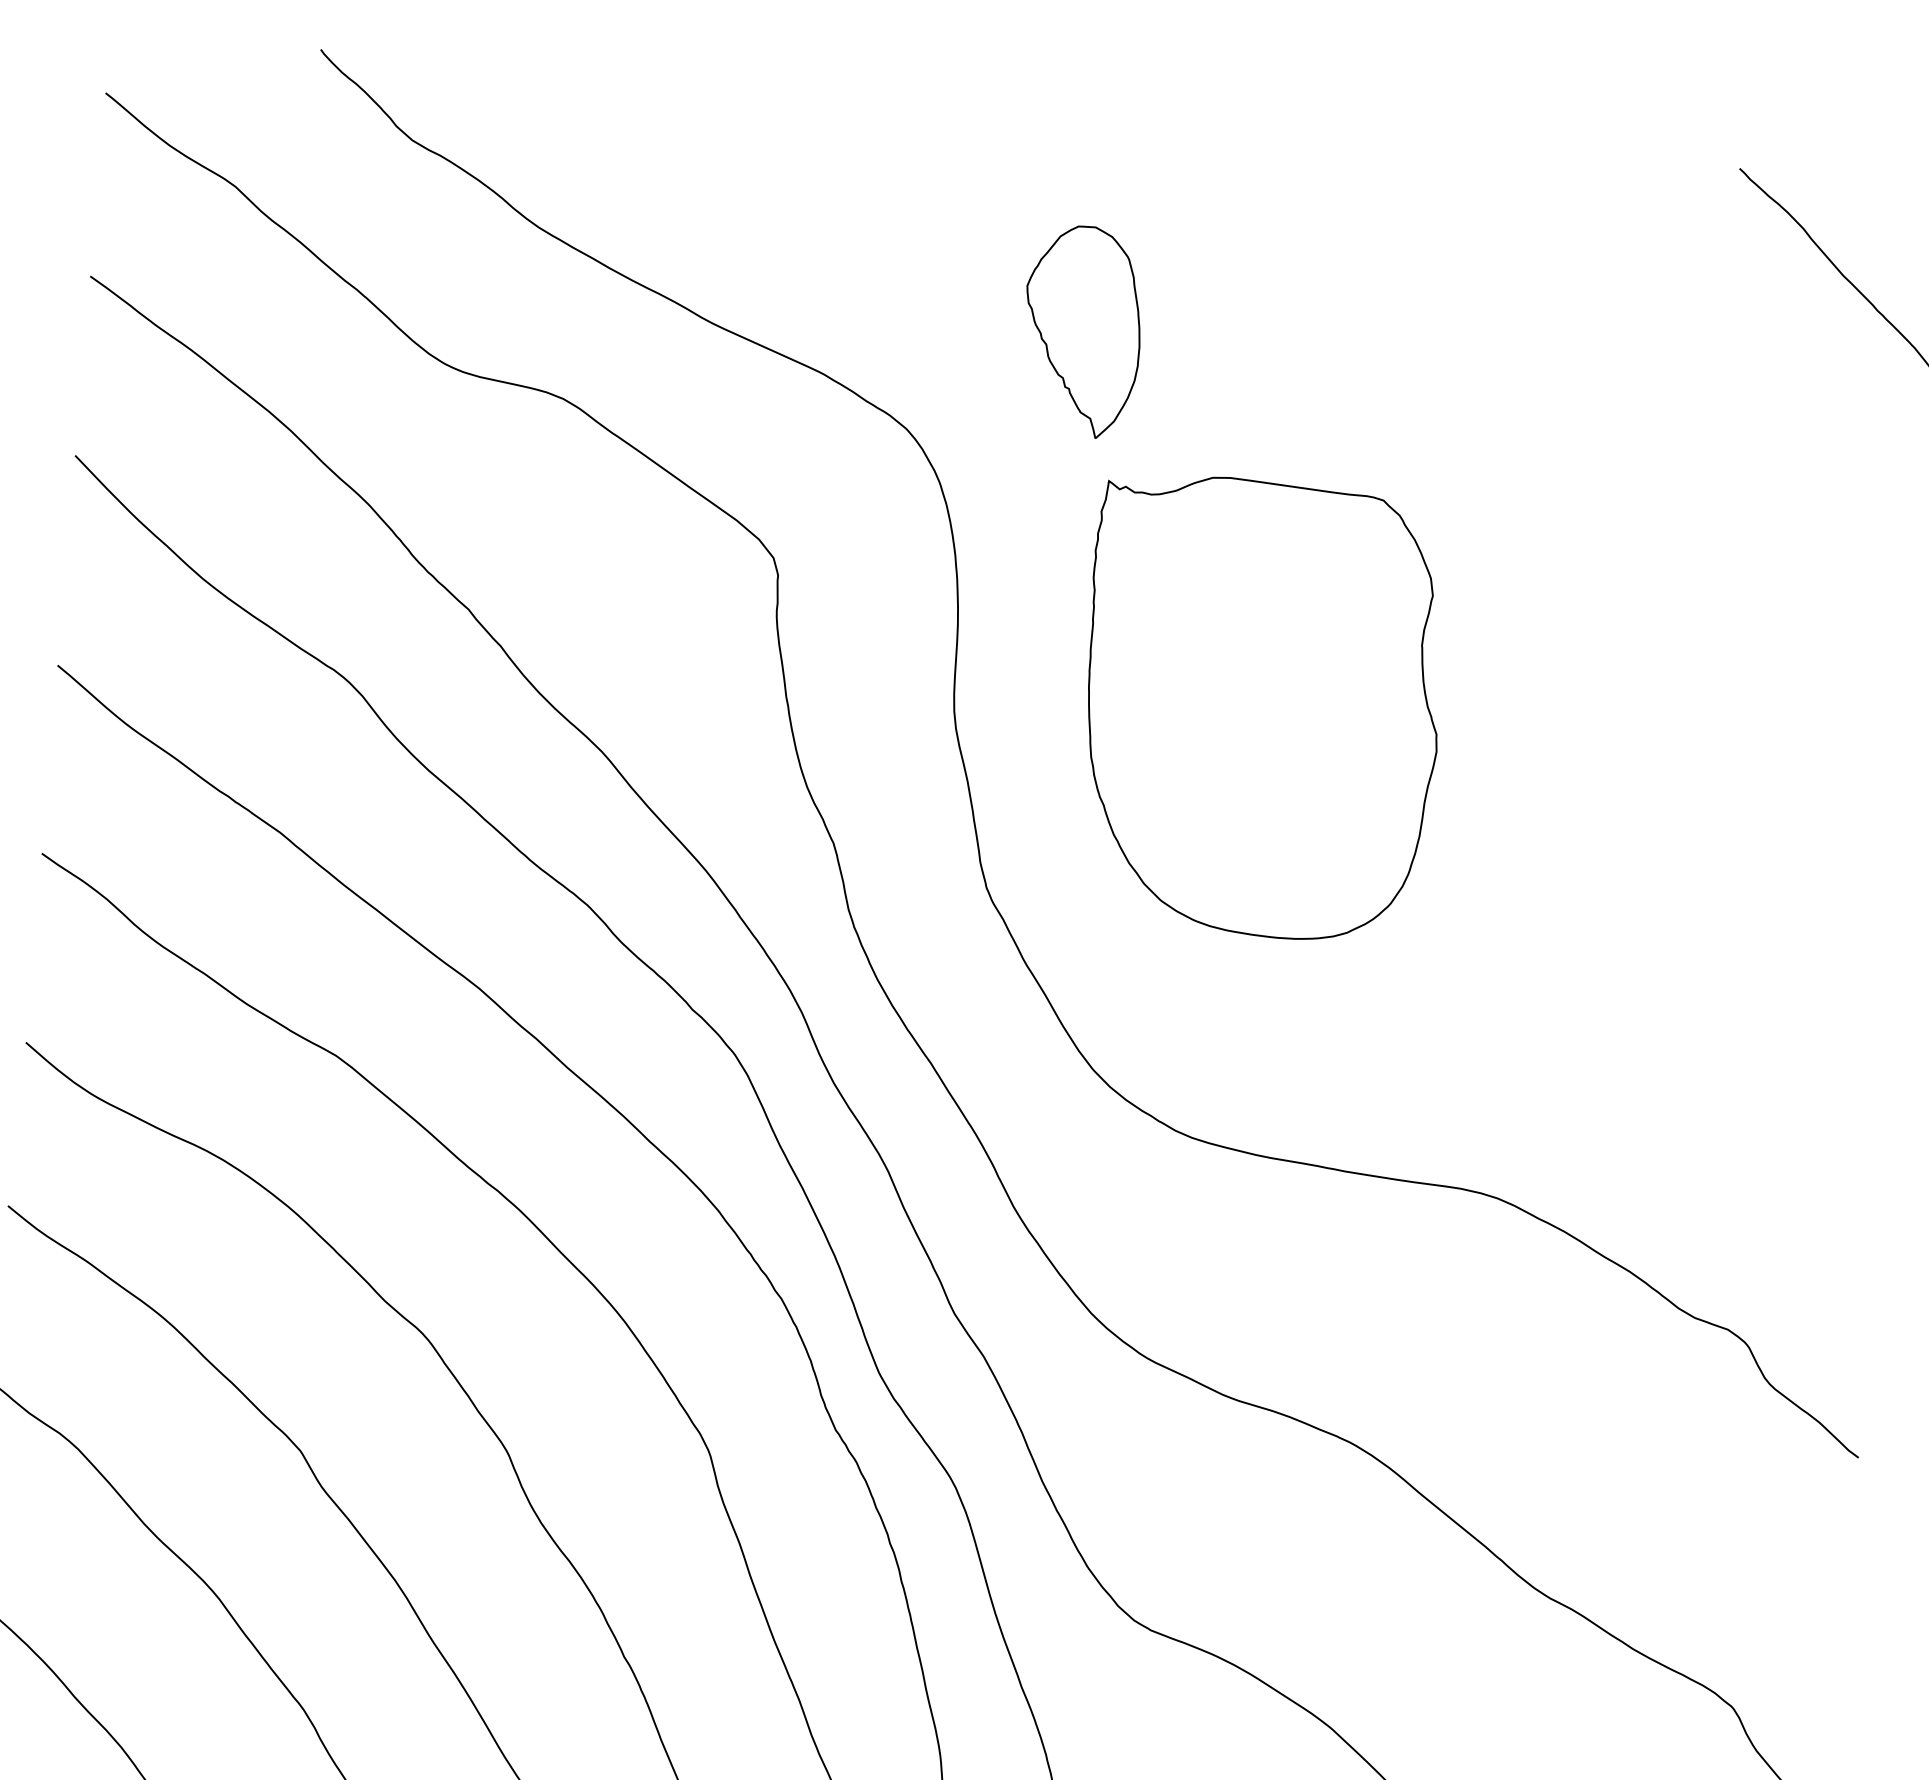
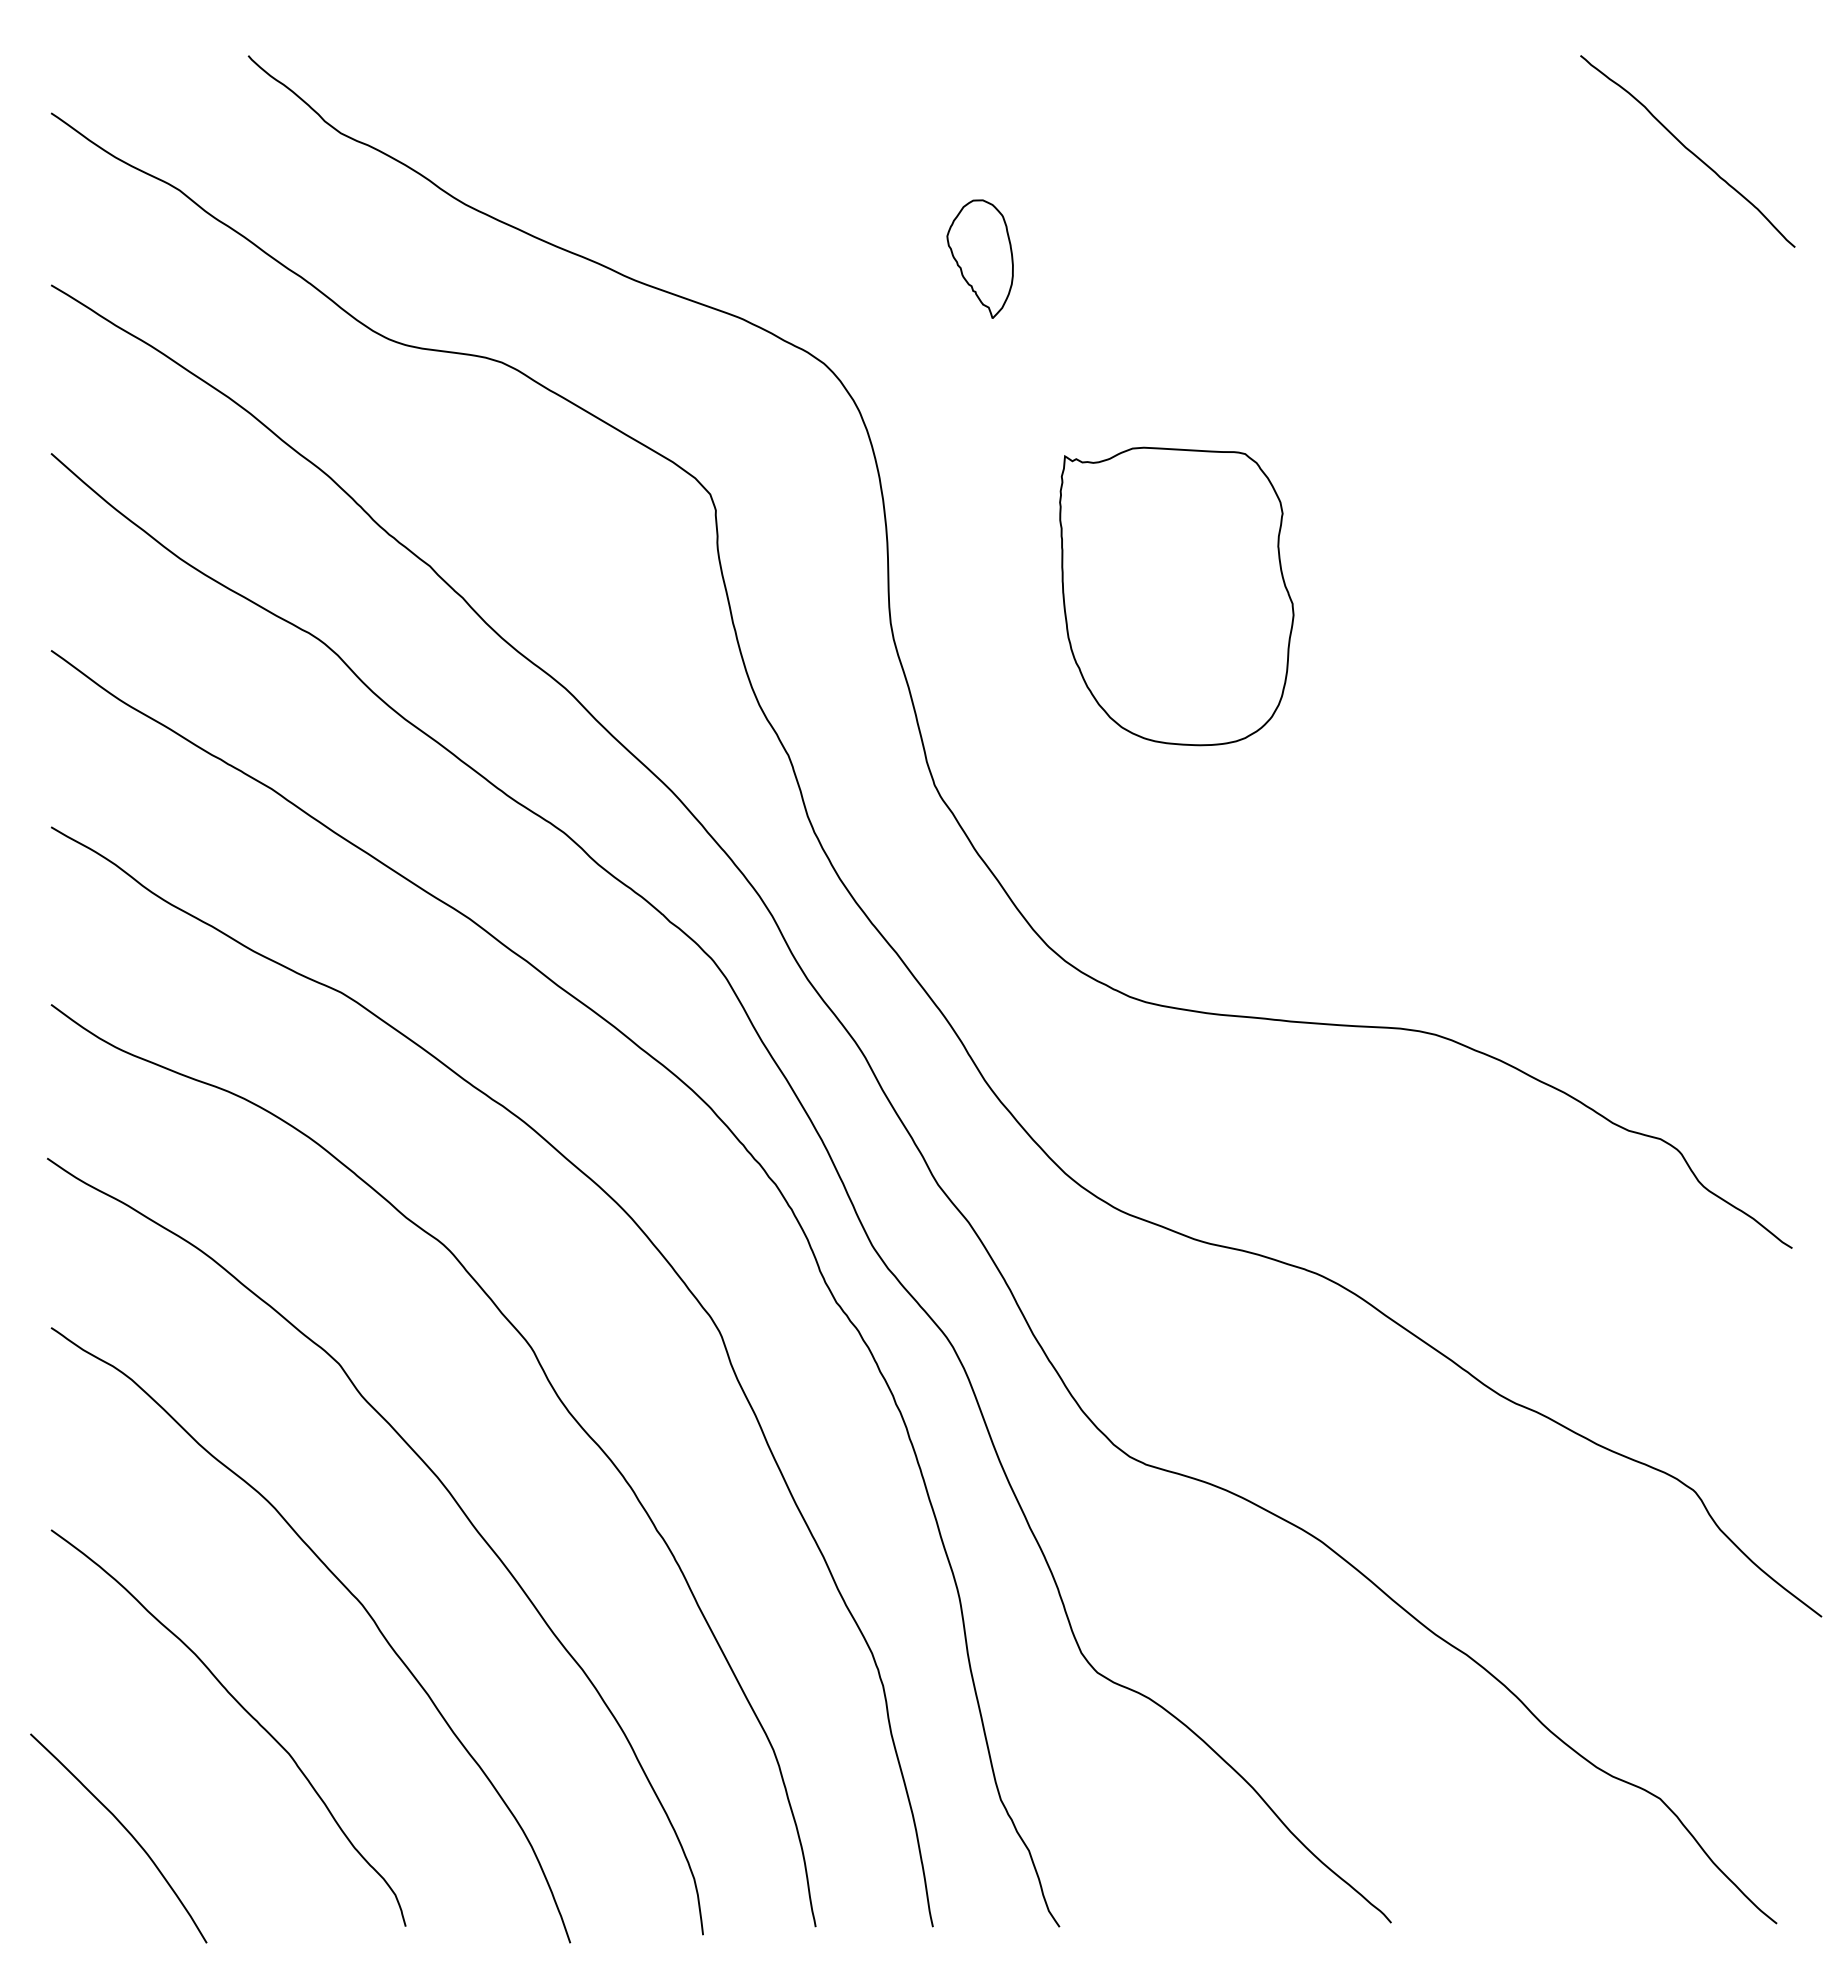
part: (1081, 331) -> (979, 259), size x0.6
part: (1261, 708) -> (1176, 596), size x0.7

